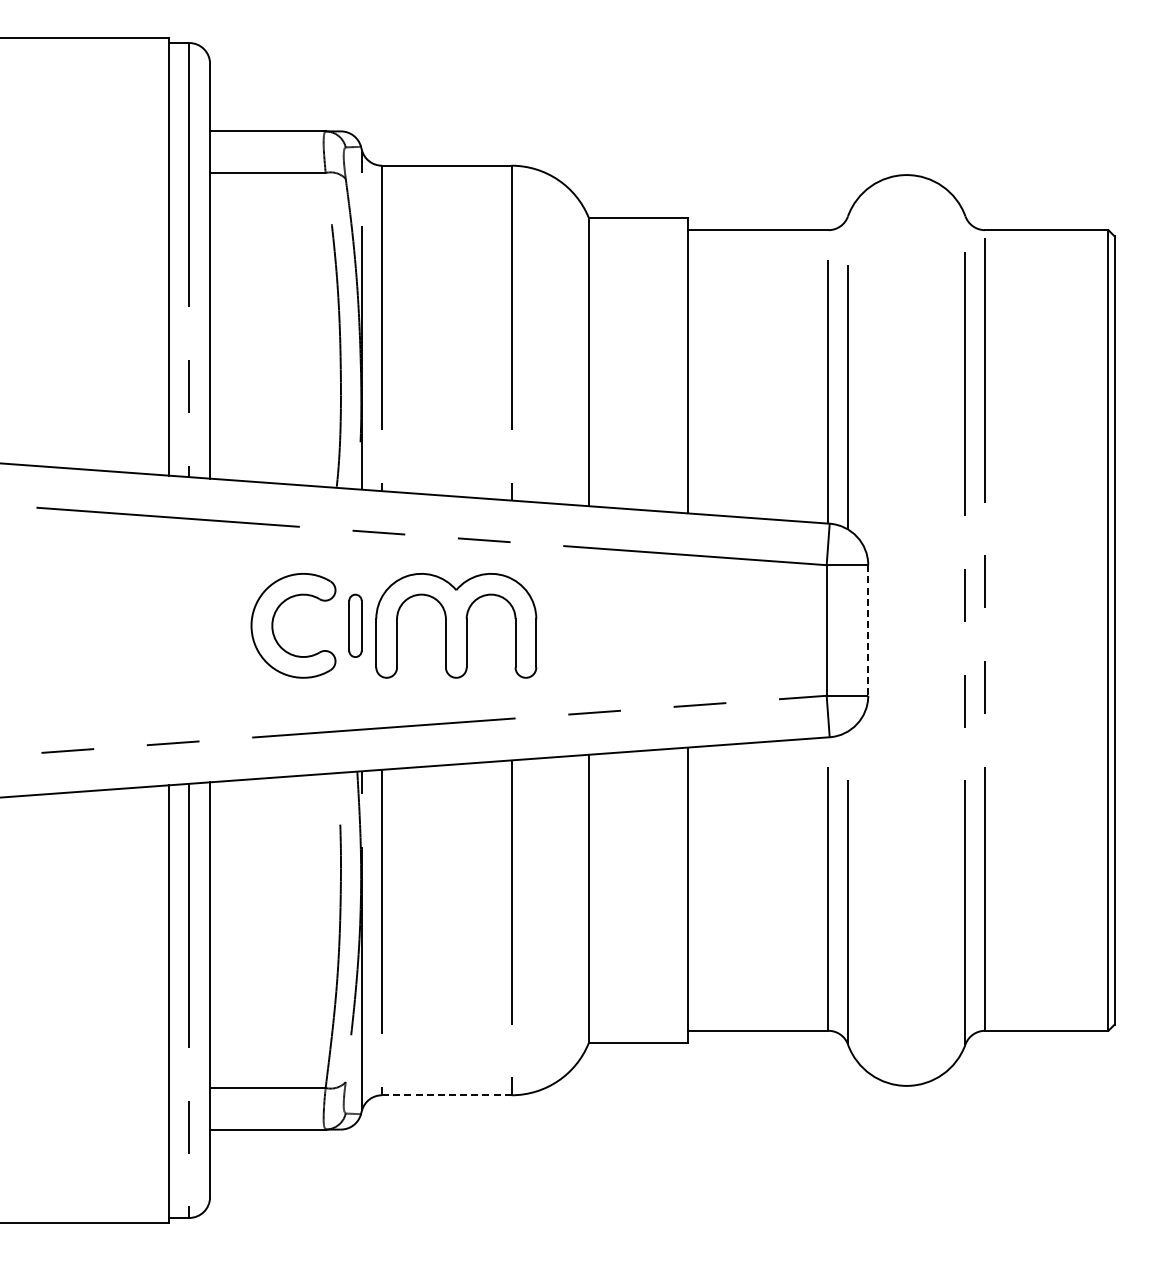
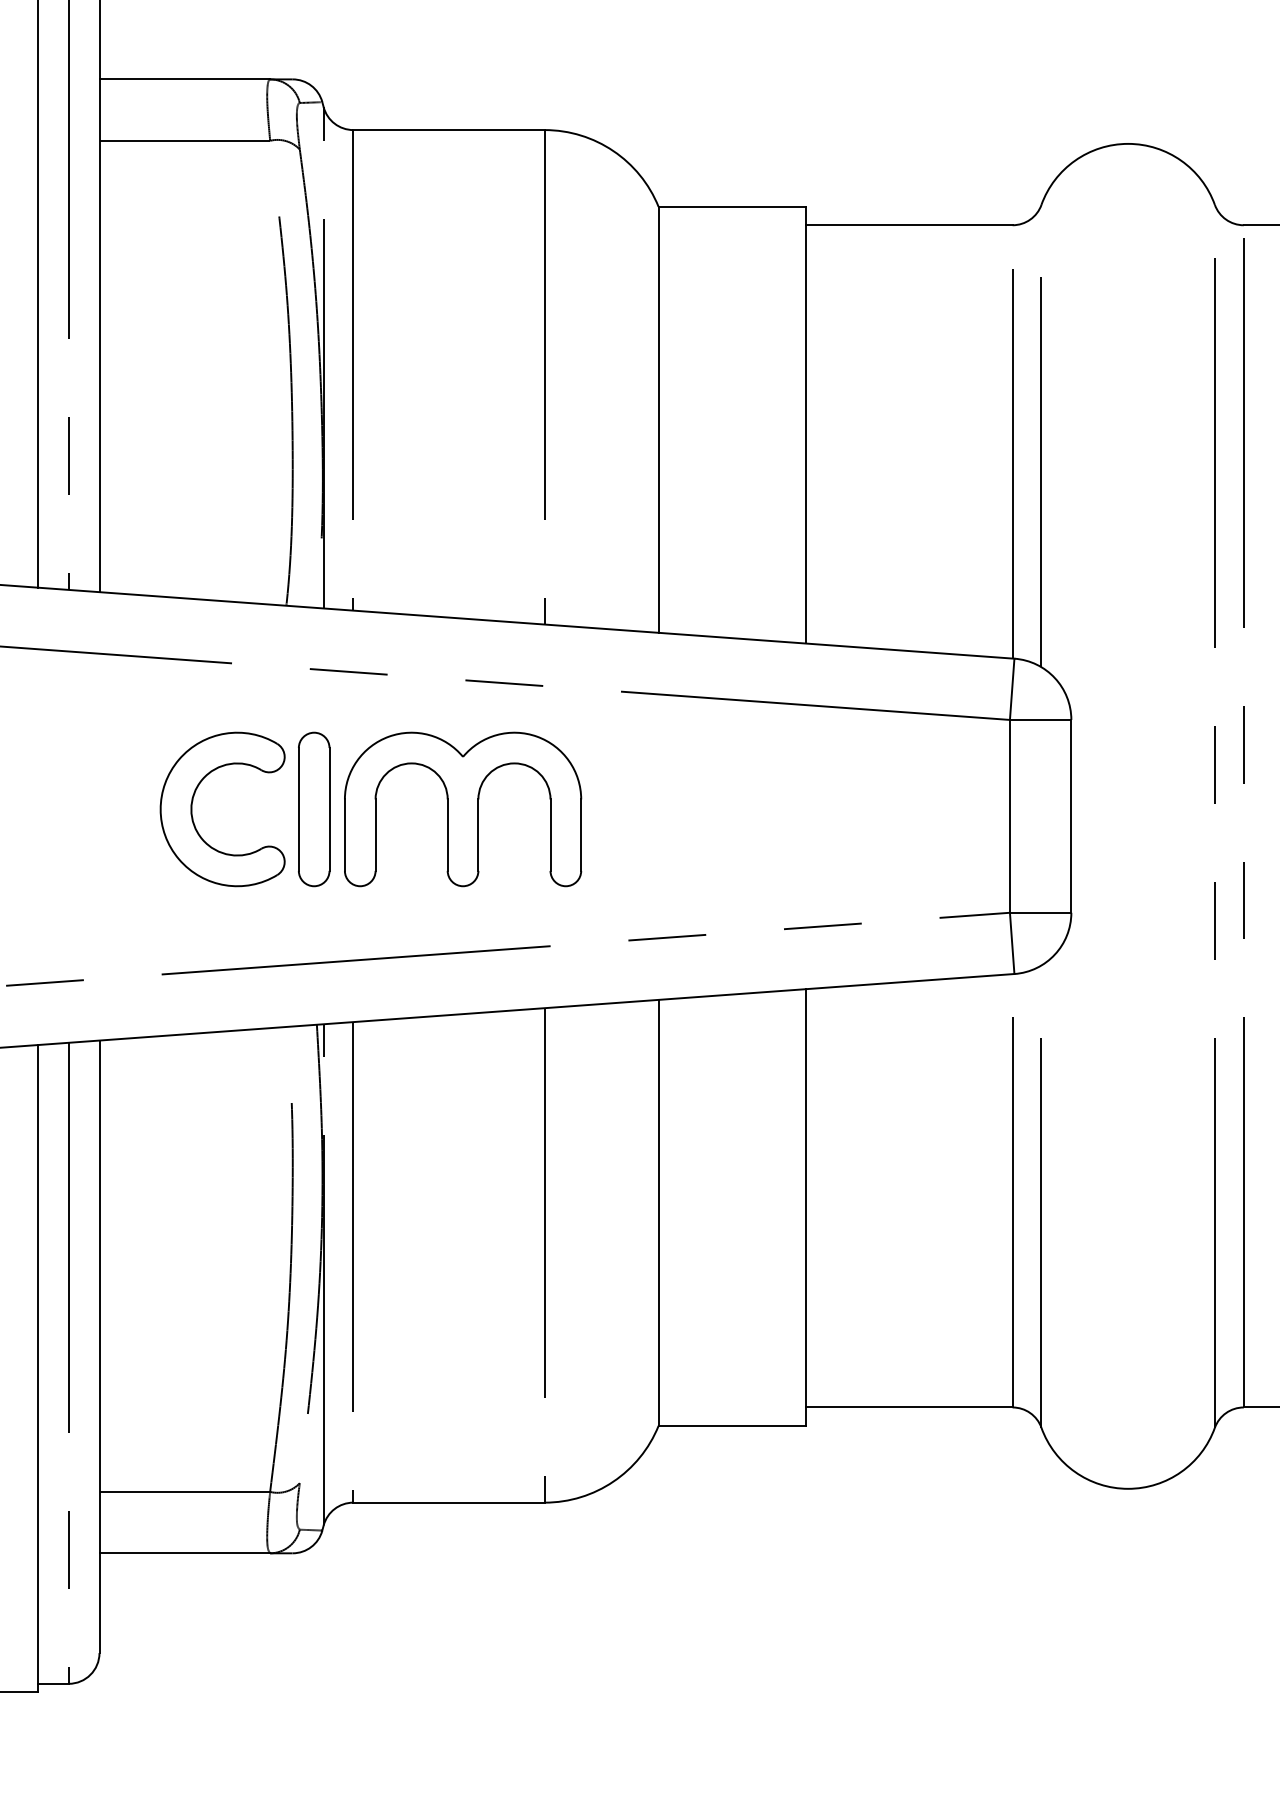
part: (355, 625) -> (314, 808), size x1.67
line: (868, 630) -> (1071, 816), dashed -> solid
line: (446, 1095) -> (448, 1502), dashed -> solid

